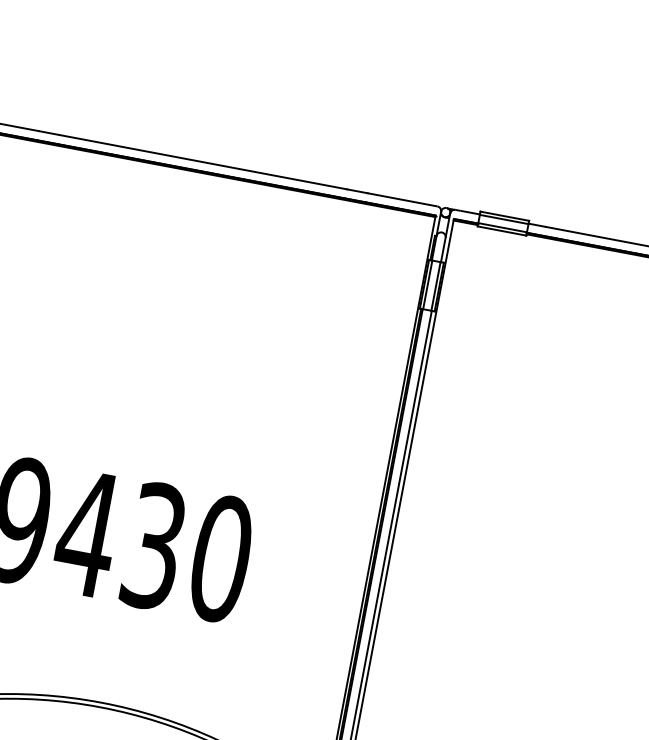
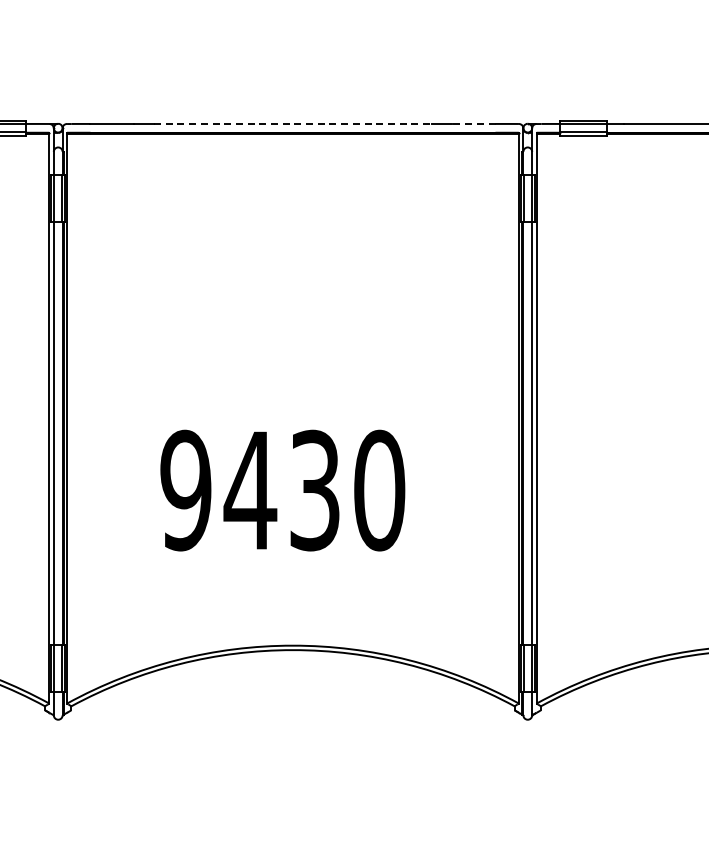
line: (202, 161) -> (292, 123), solid -> dashed
line: (390, 197) -> (473, 123), solid -> dashed

